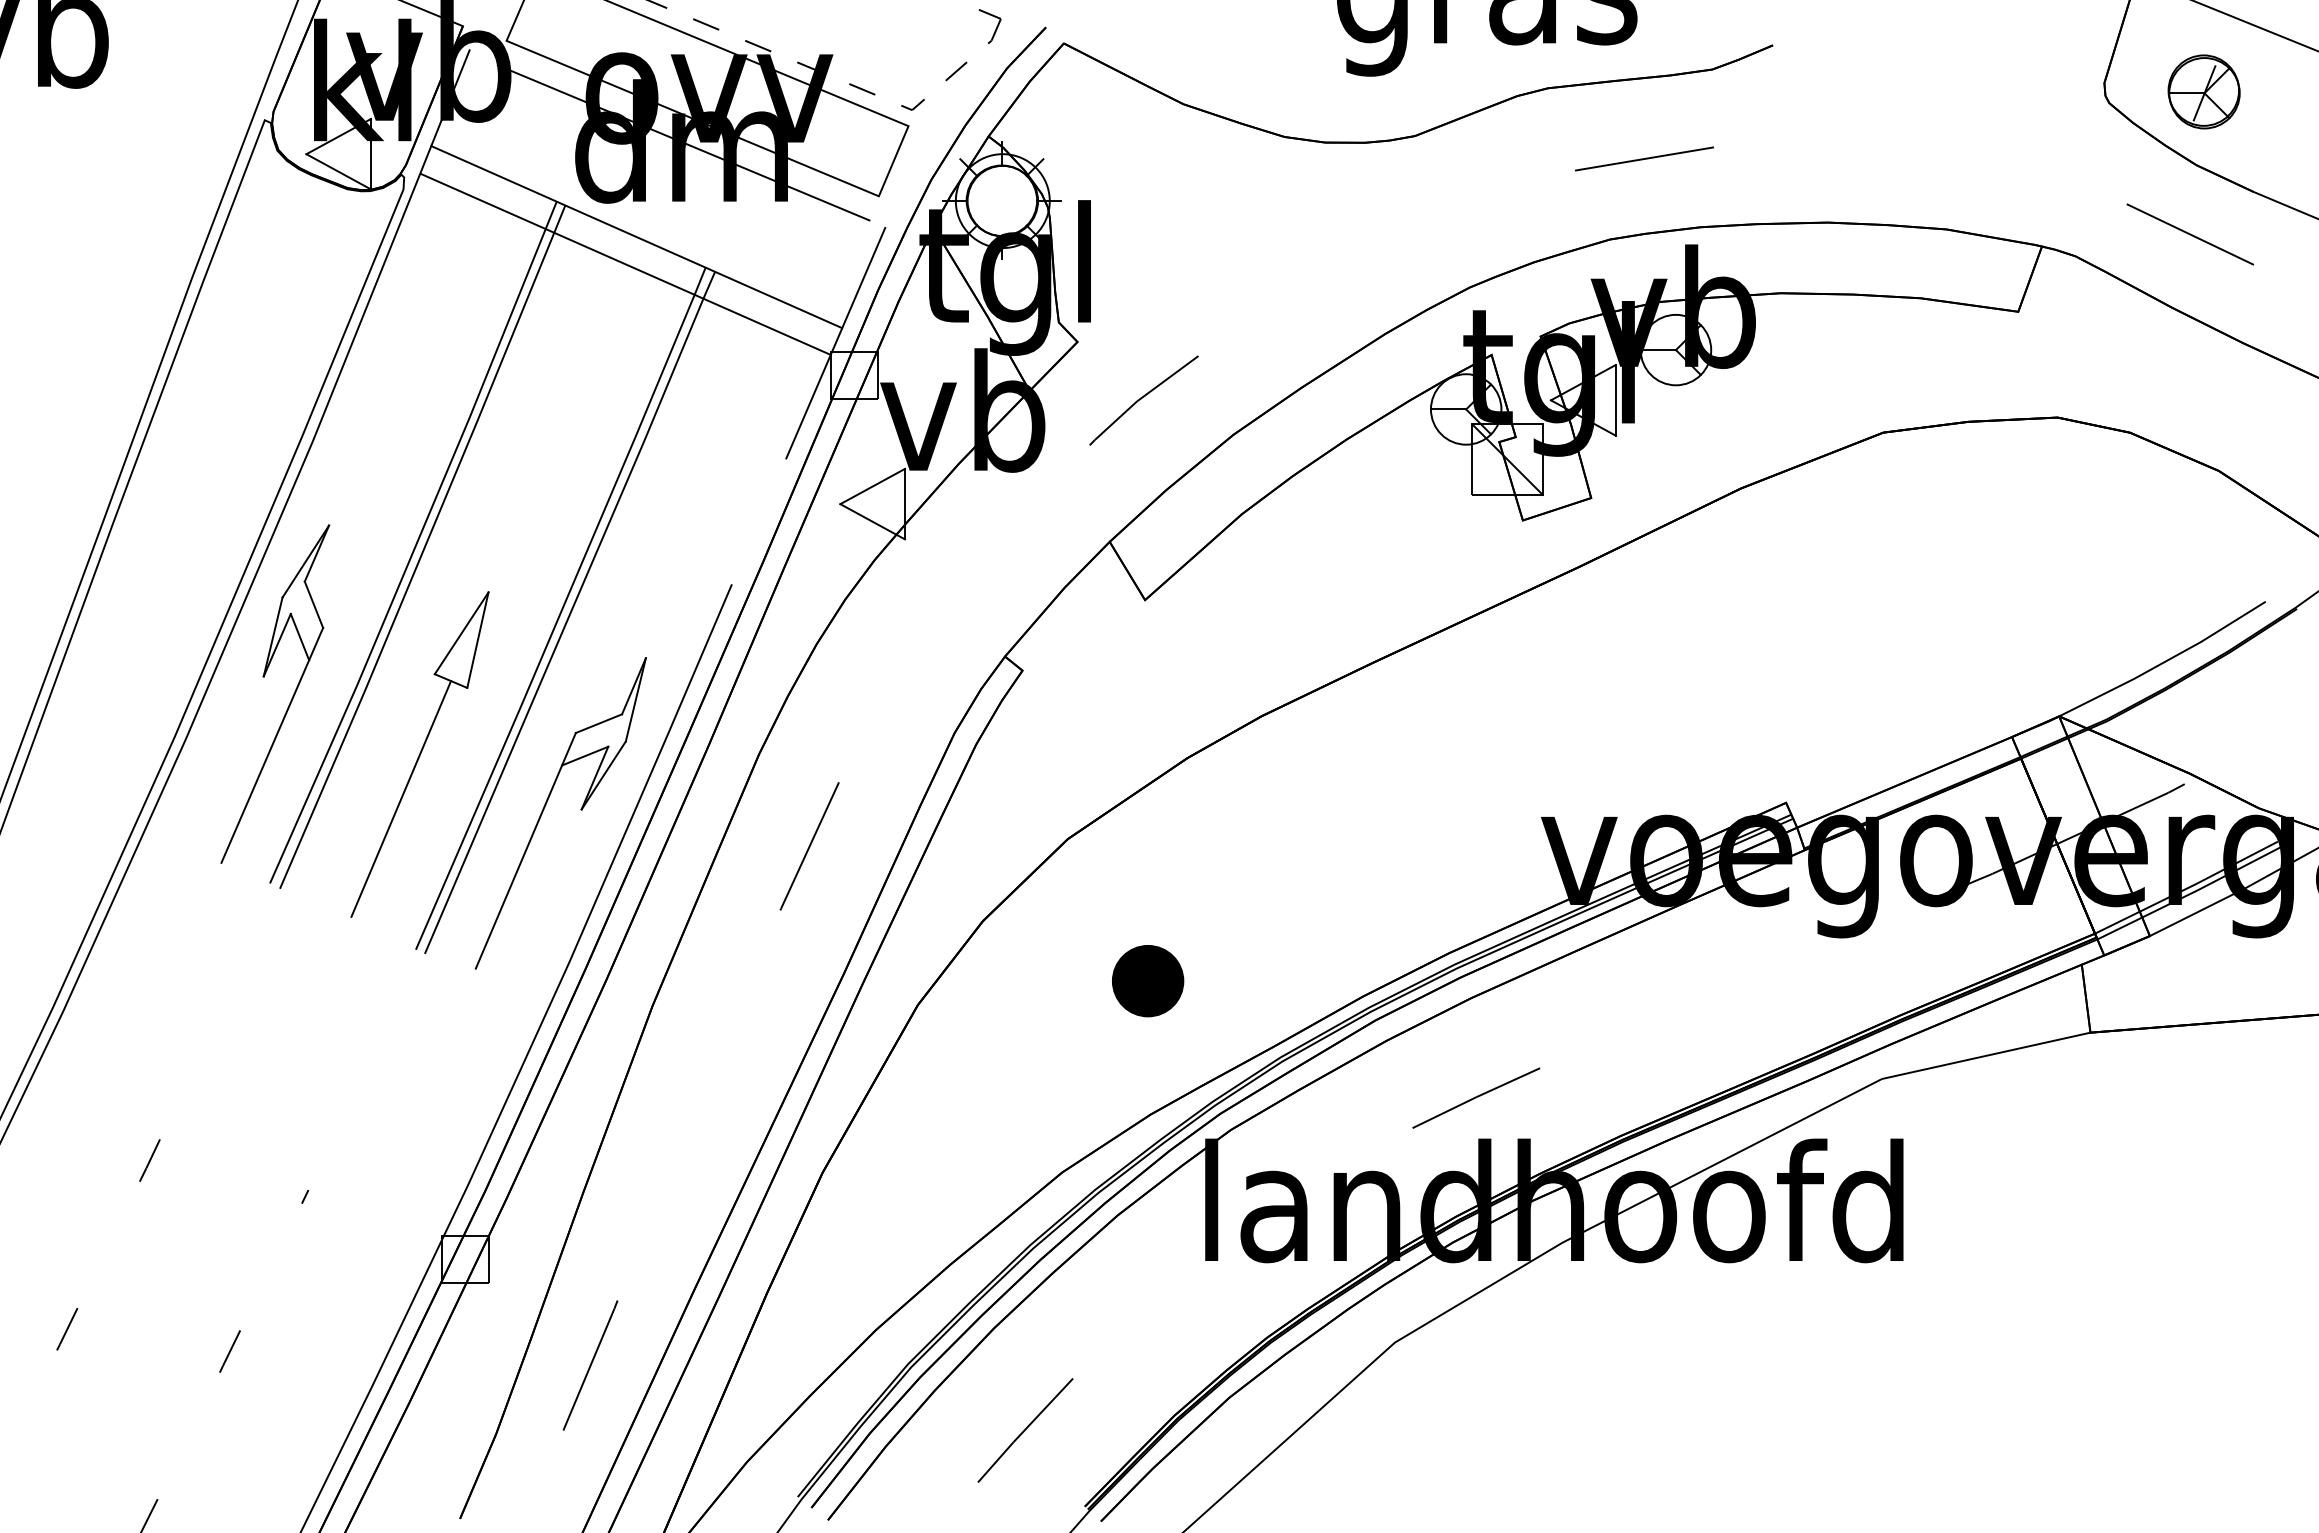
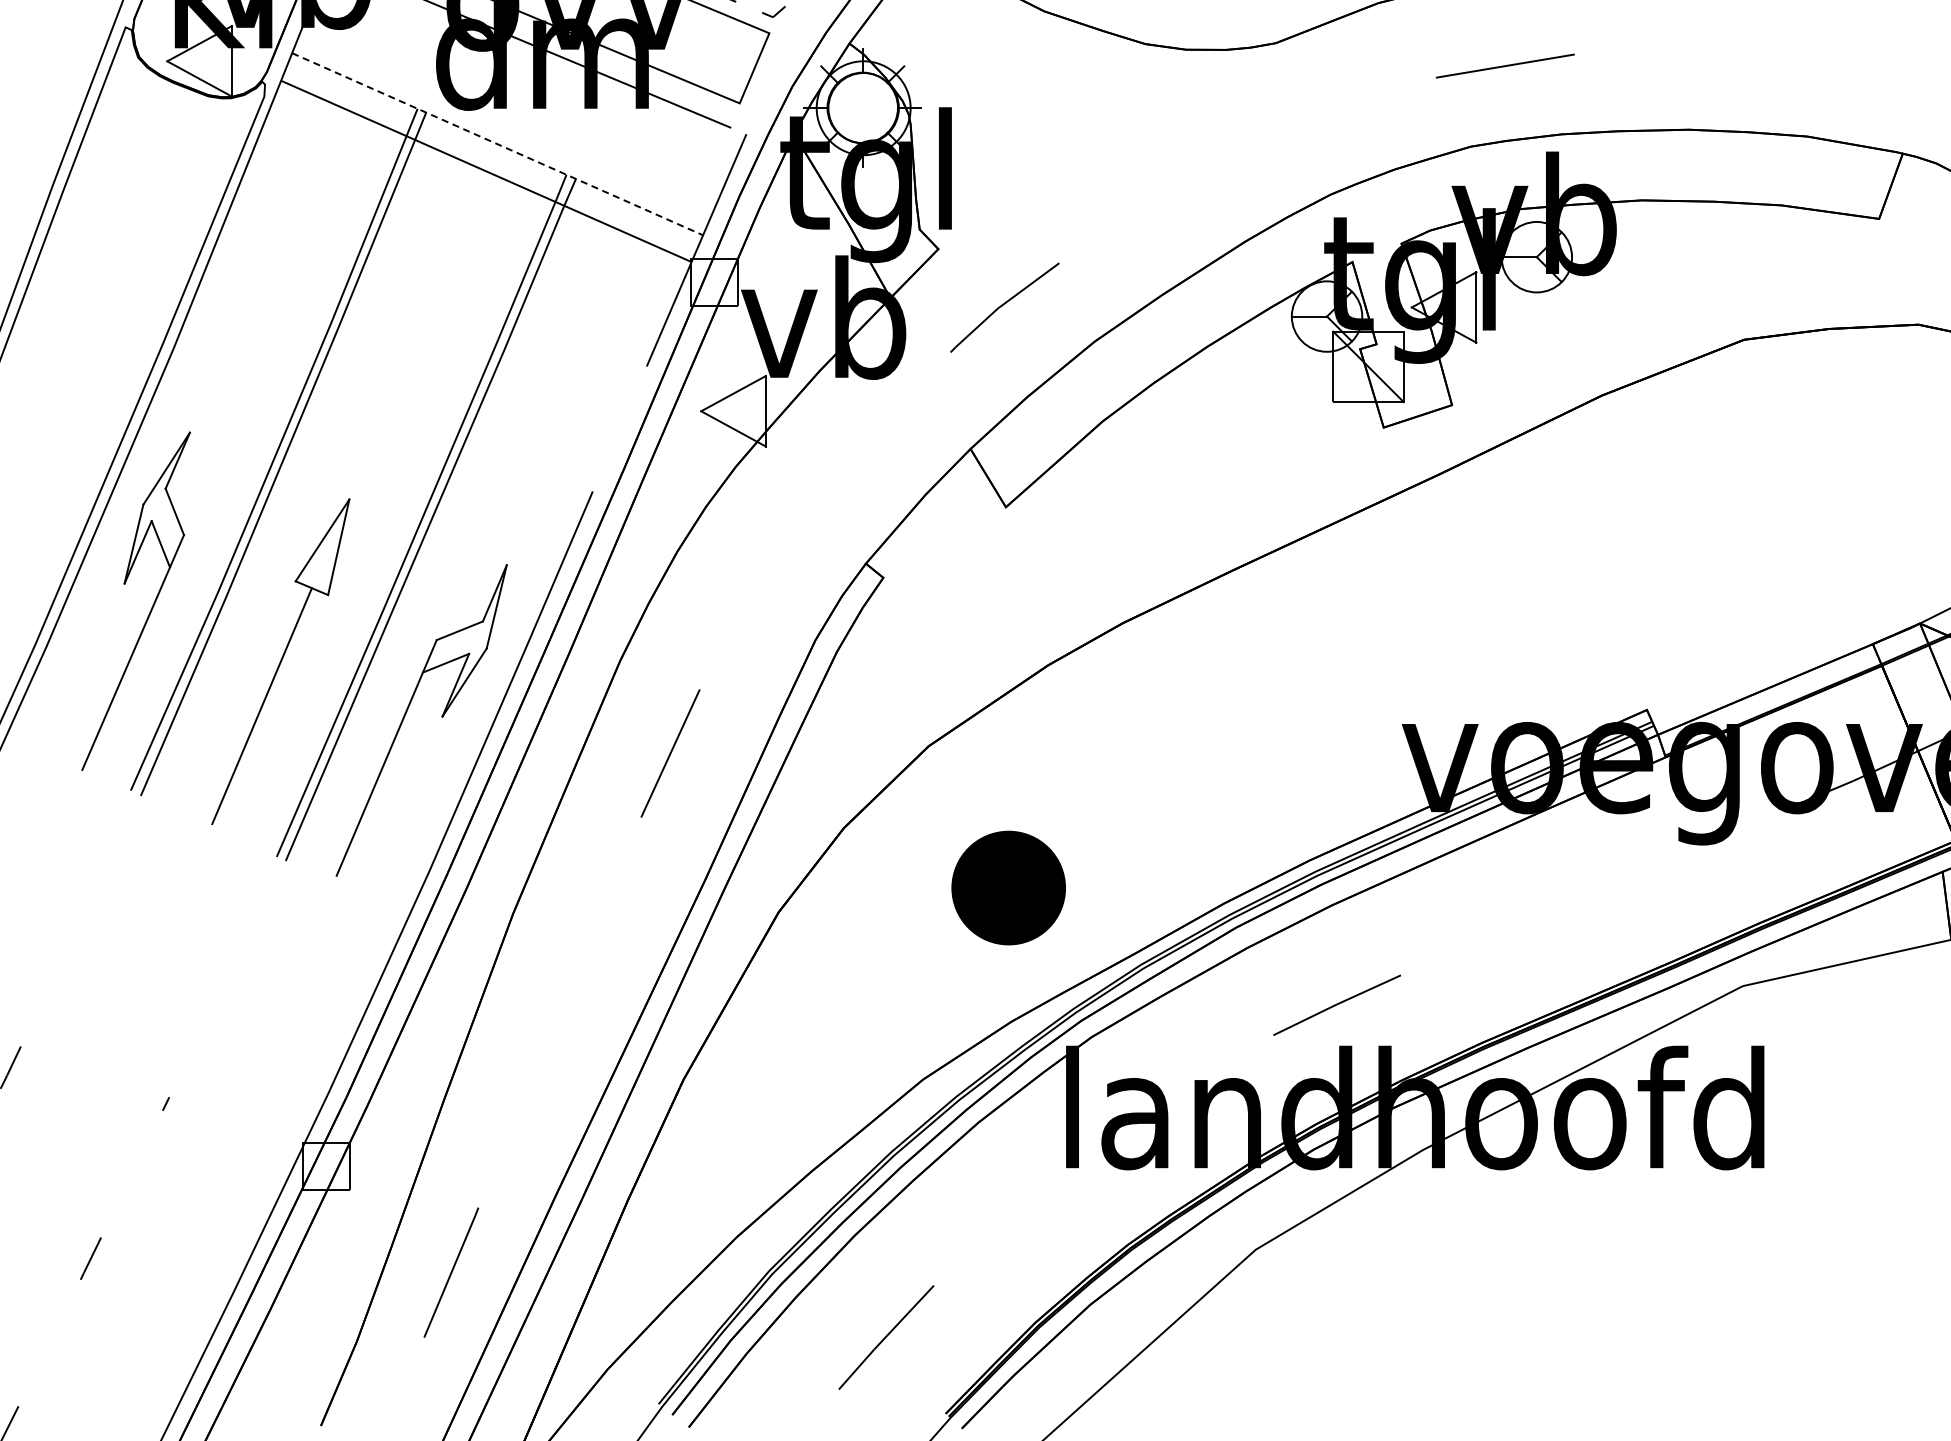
line: (636, 237) -> (497, 144), solid -> dashed
part: (1148, 981) -> (1009, 888), size x1.6

